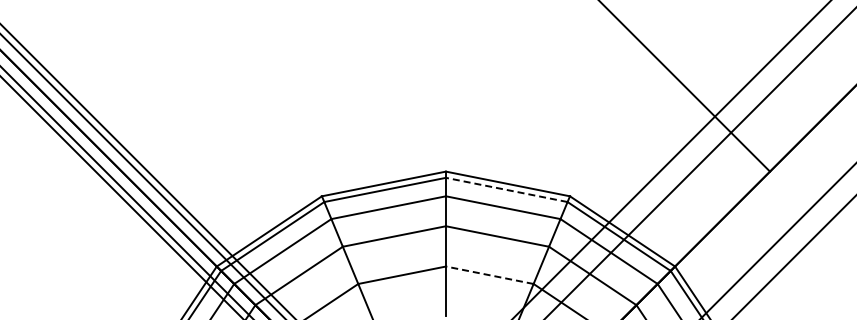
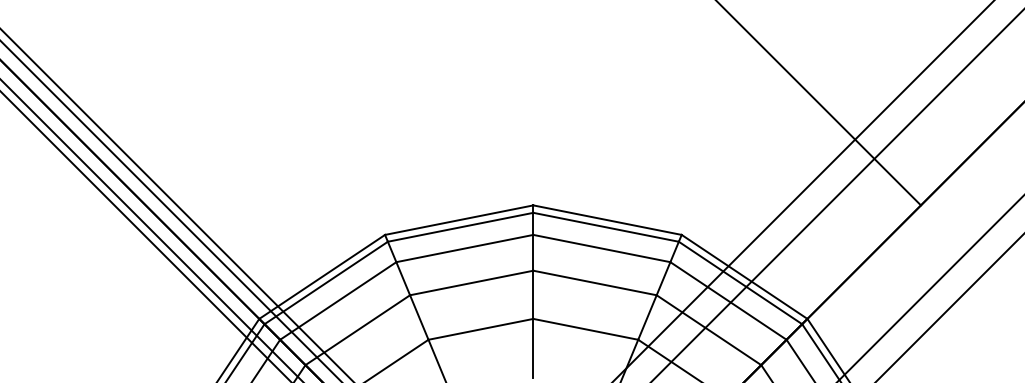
line: (506, 189) -> (605, 226), dashed -> solid
line: (489, 275) -> (585, 329), dashed -> solid

